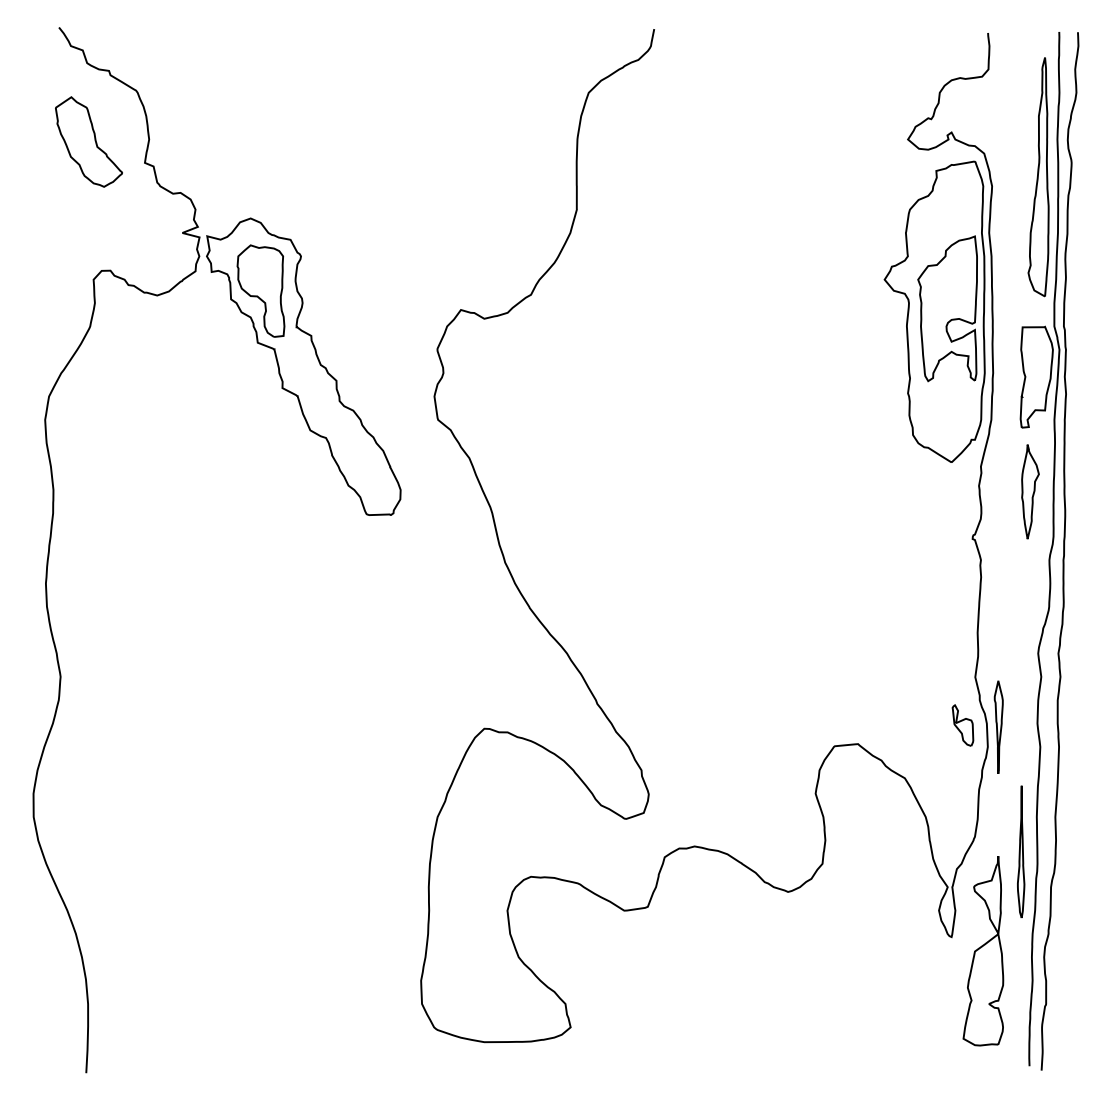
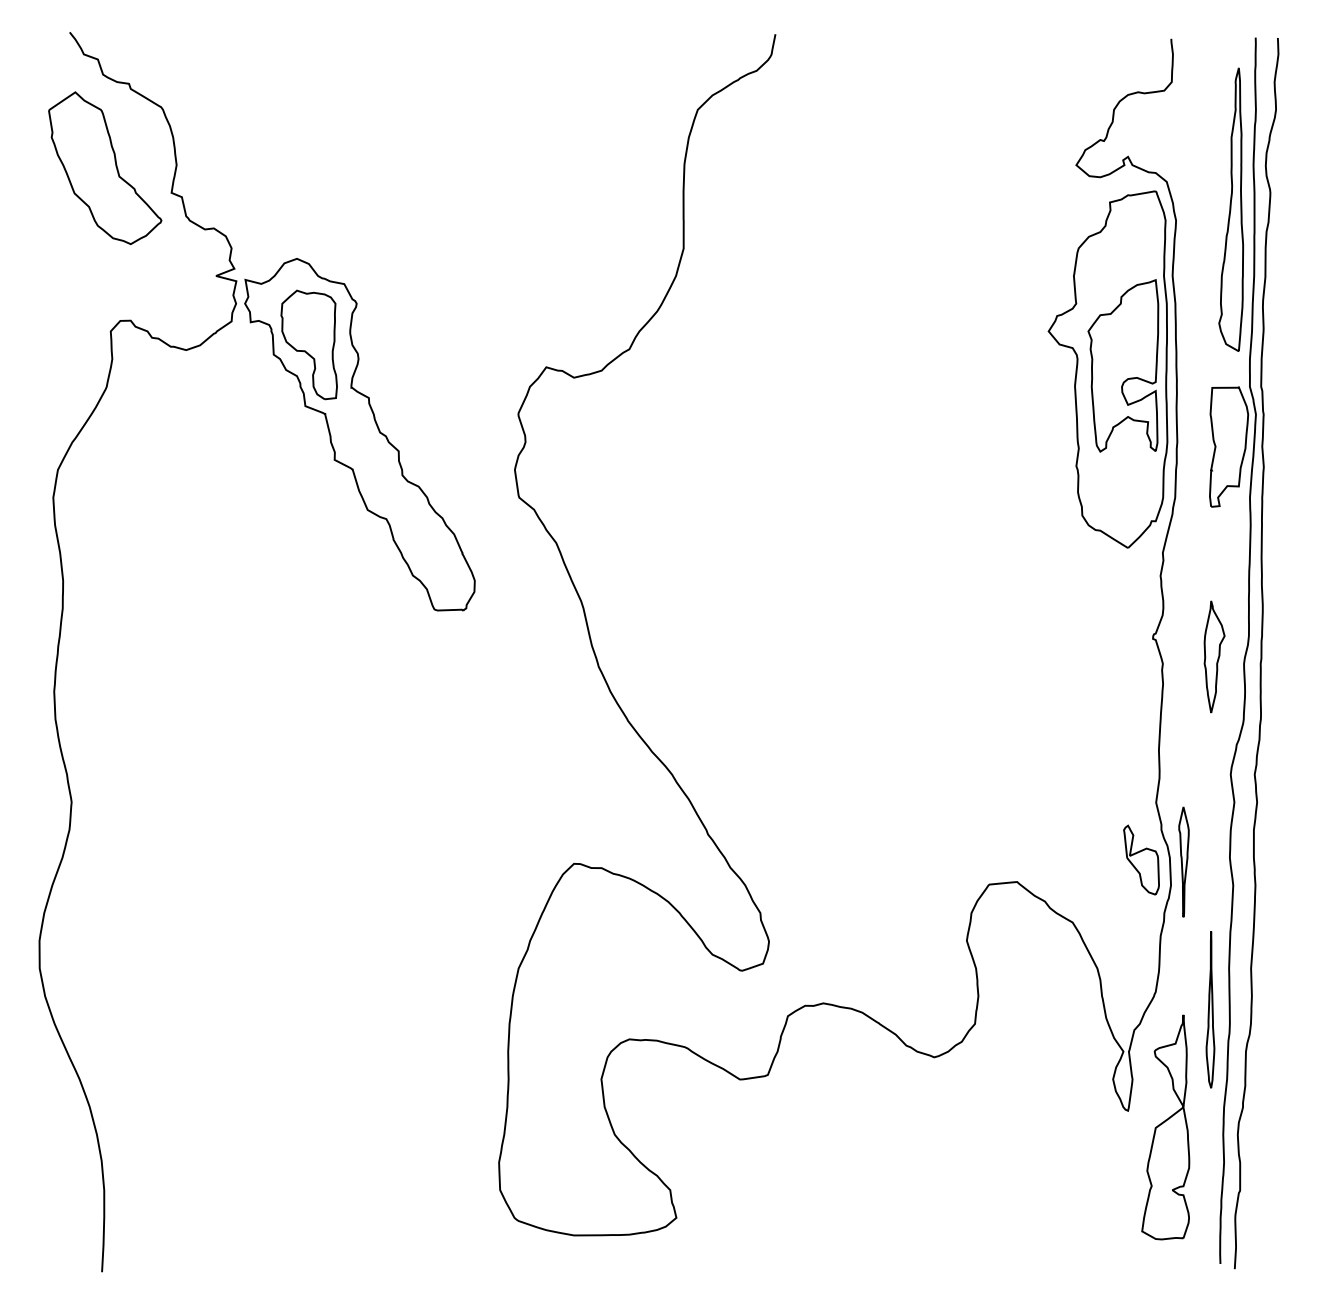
part: (89, 141) -> (105, 167), size x1.43
part: (1030, 491) -> (1214, 656), moved
part: (962, 725) -> (1141, 859), size x1.43

